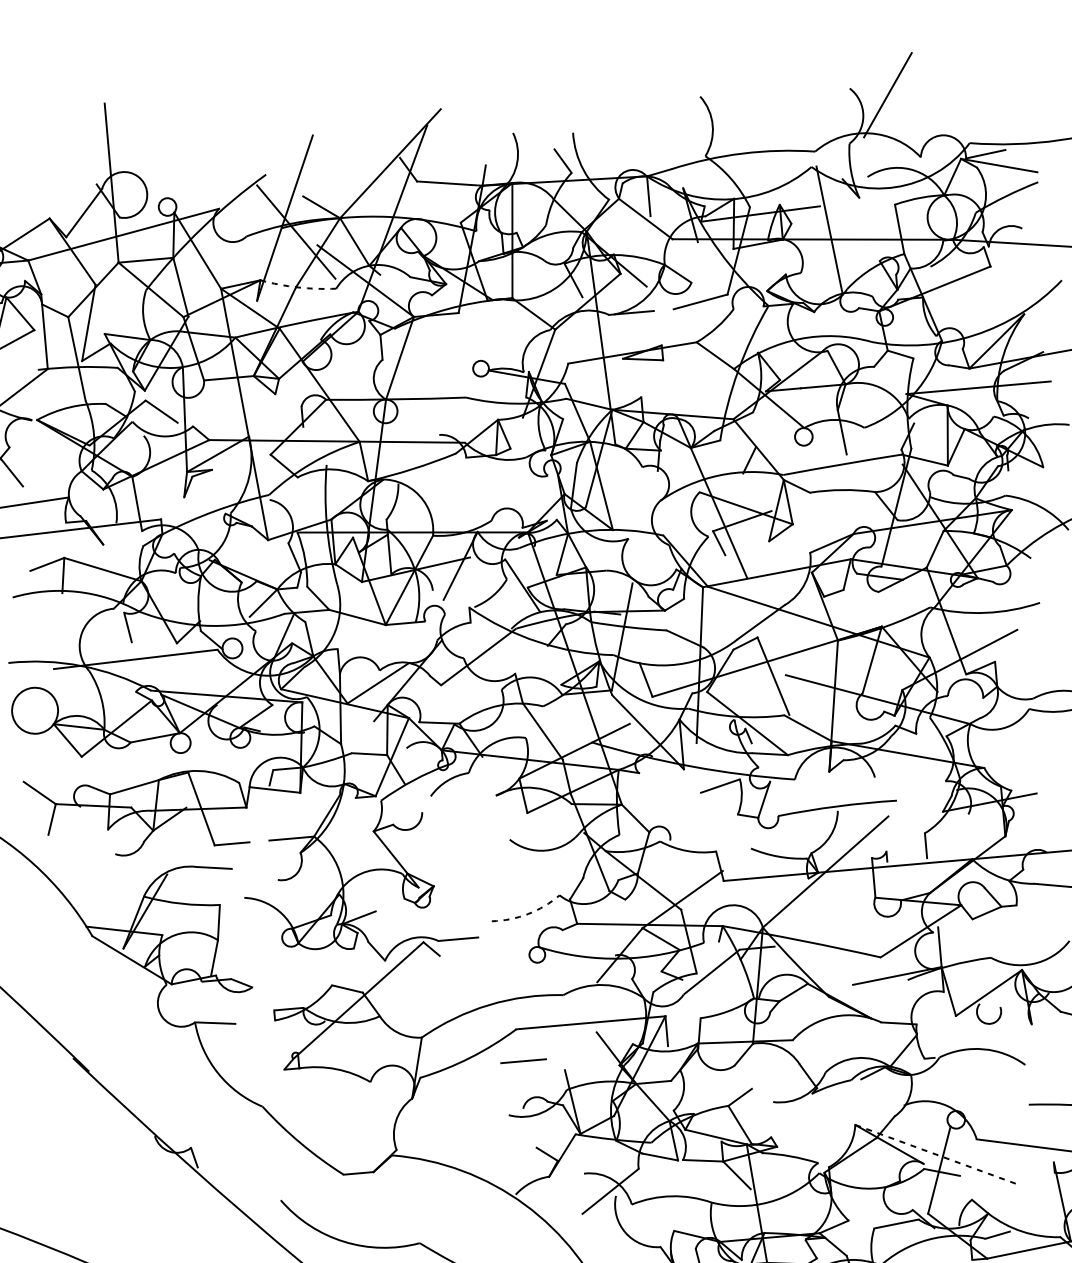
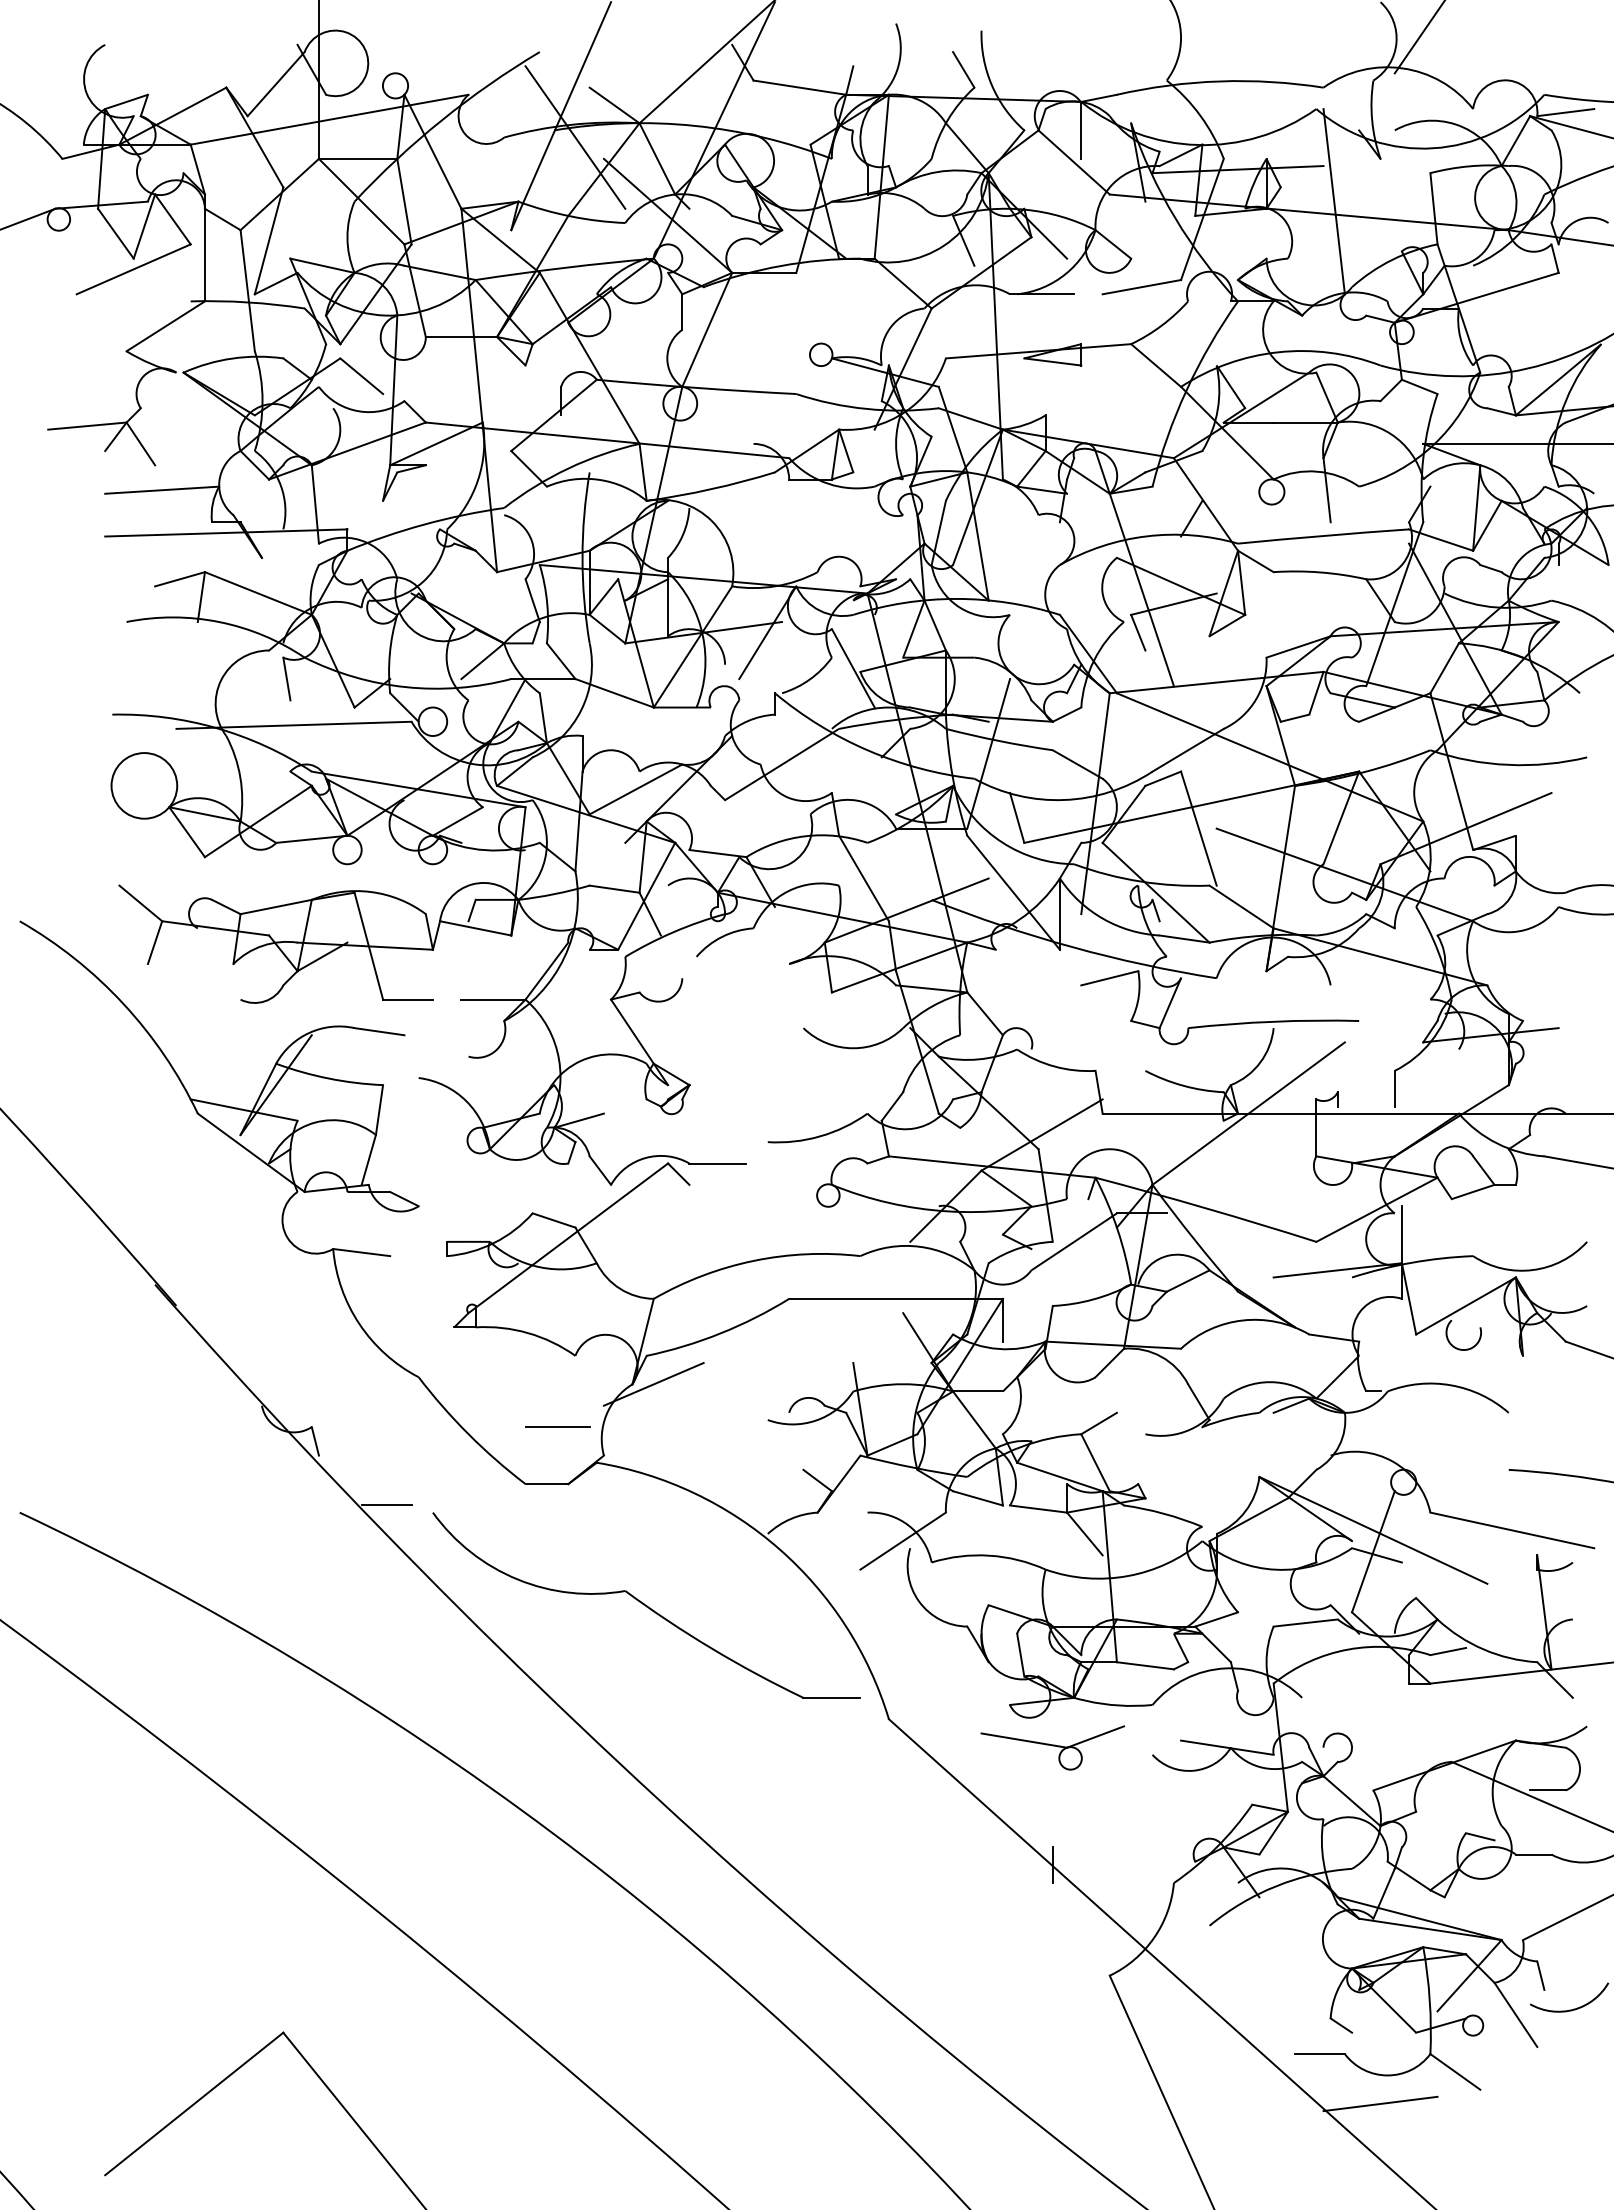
arc: (298, 287) -> (571, 216), dashed -> solid
arc: (528, 914) -> (820, 1136), dashed -> solid
line: (523, 1060) -> (557, 1426), moved
line: (426, 1097) -> (653, 1384), added
line: (938, 1155) -> (1373, 1530), dashed -> solid
line: (247, 1198) -> (386, 1505), added

